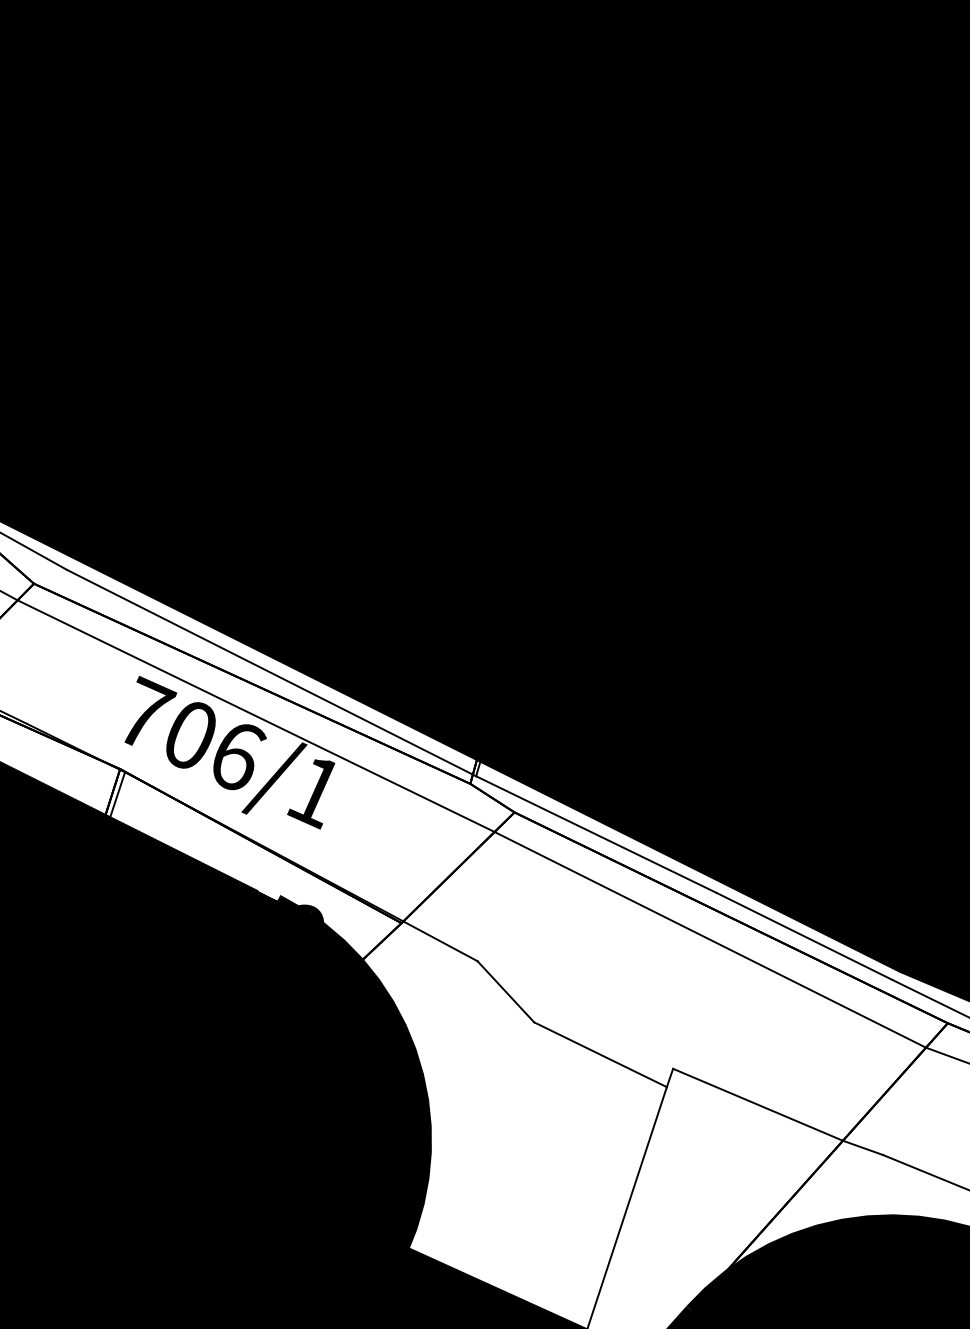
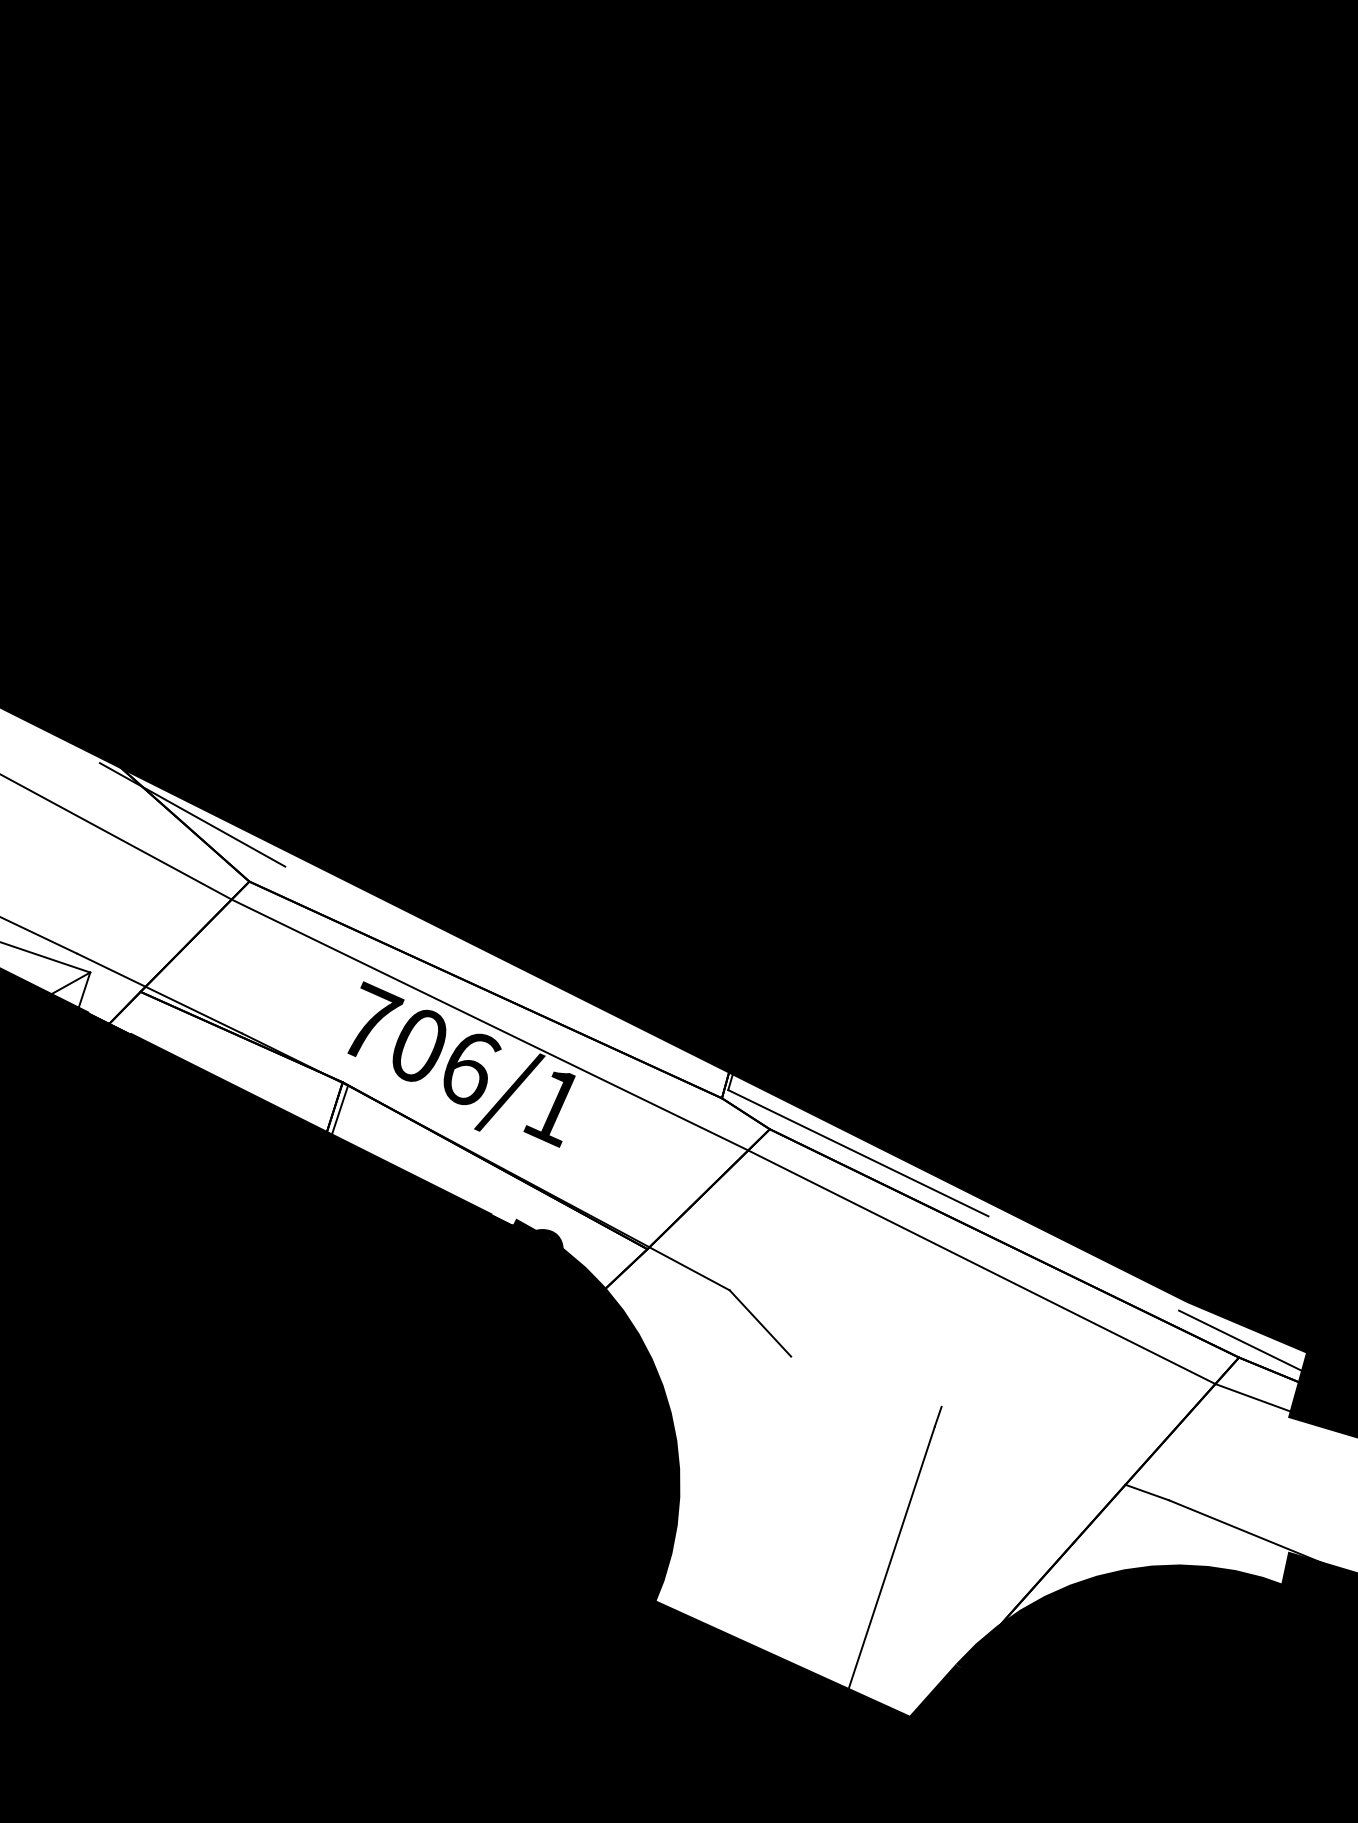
line: (271, 673) -> (506, 978), removed
line: (804, 936) -> (1083, 1263), removed
line: (600, 1054) -> (862, 1391), removed
line: (758, 1104) -> (1033, 1445), removed

